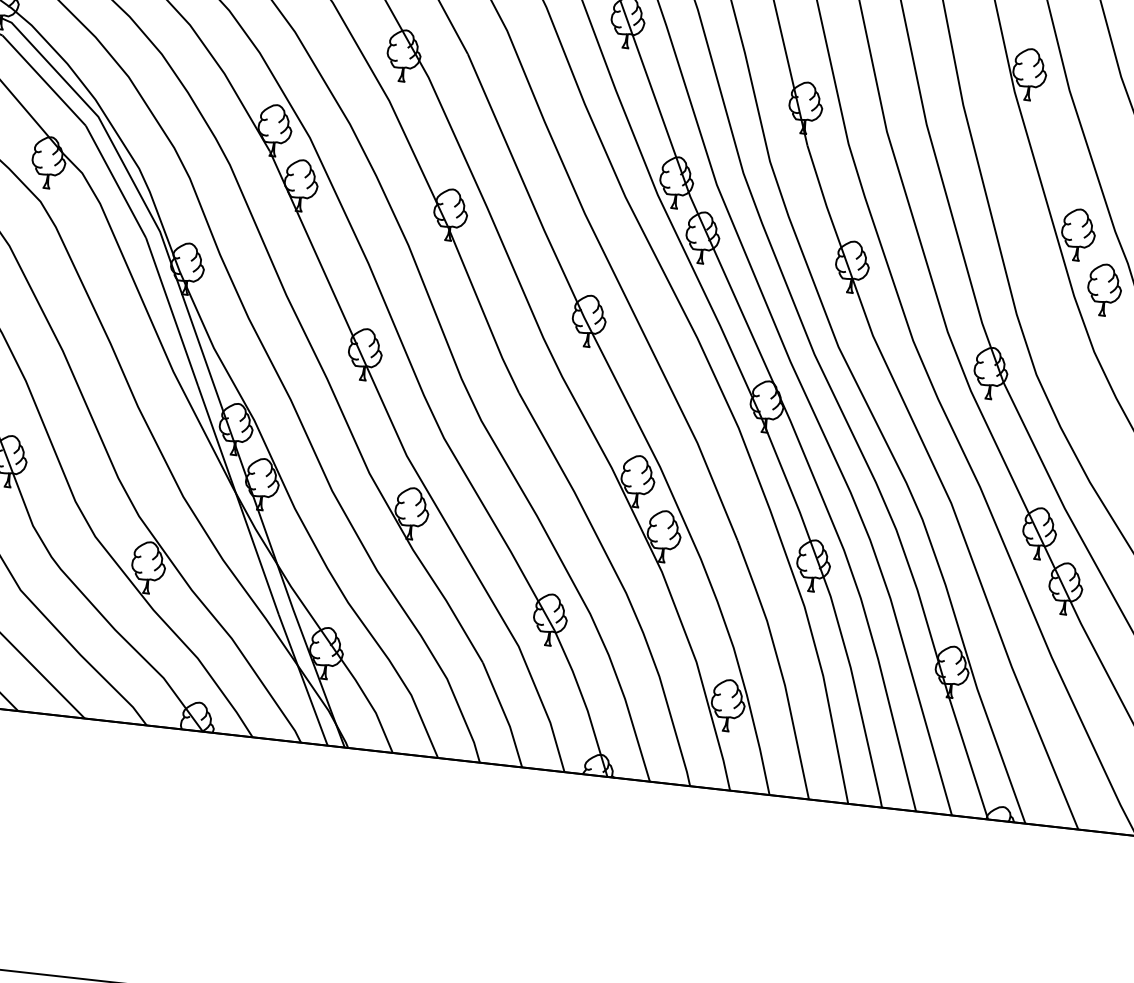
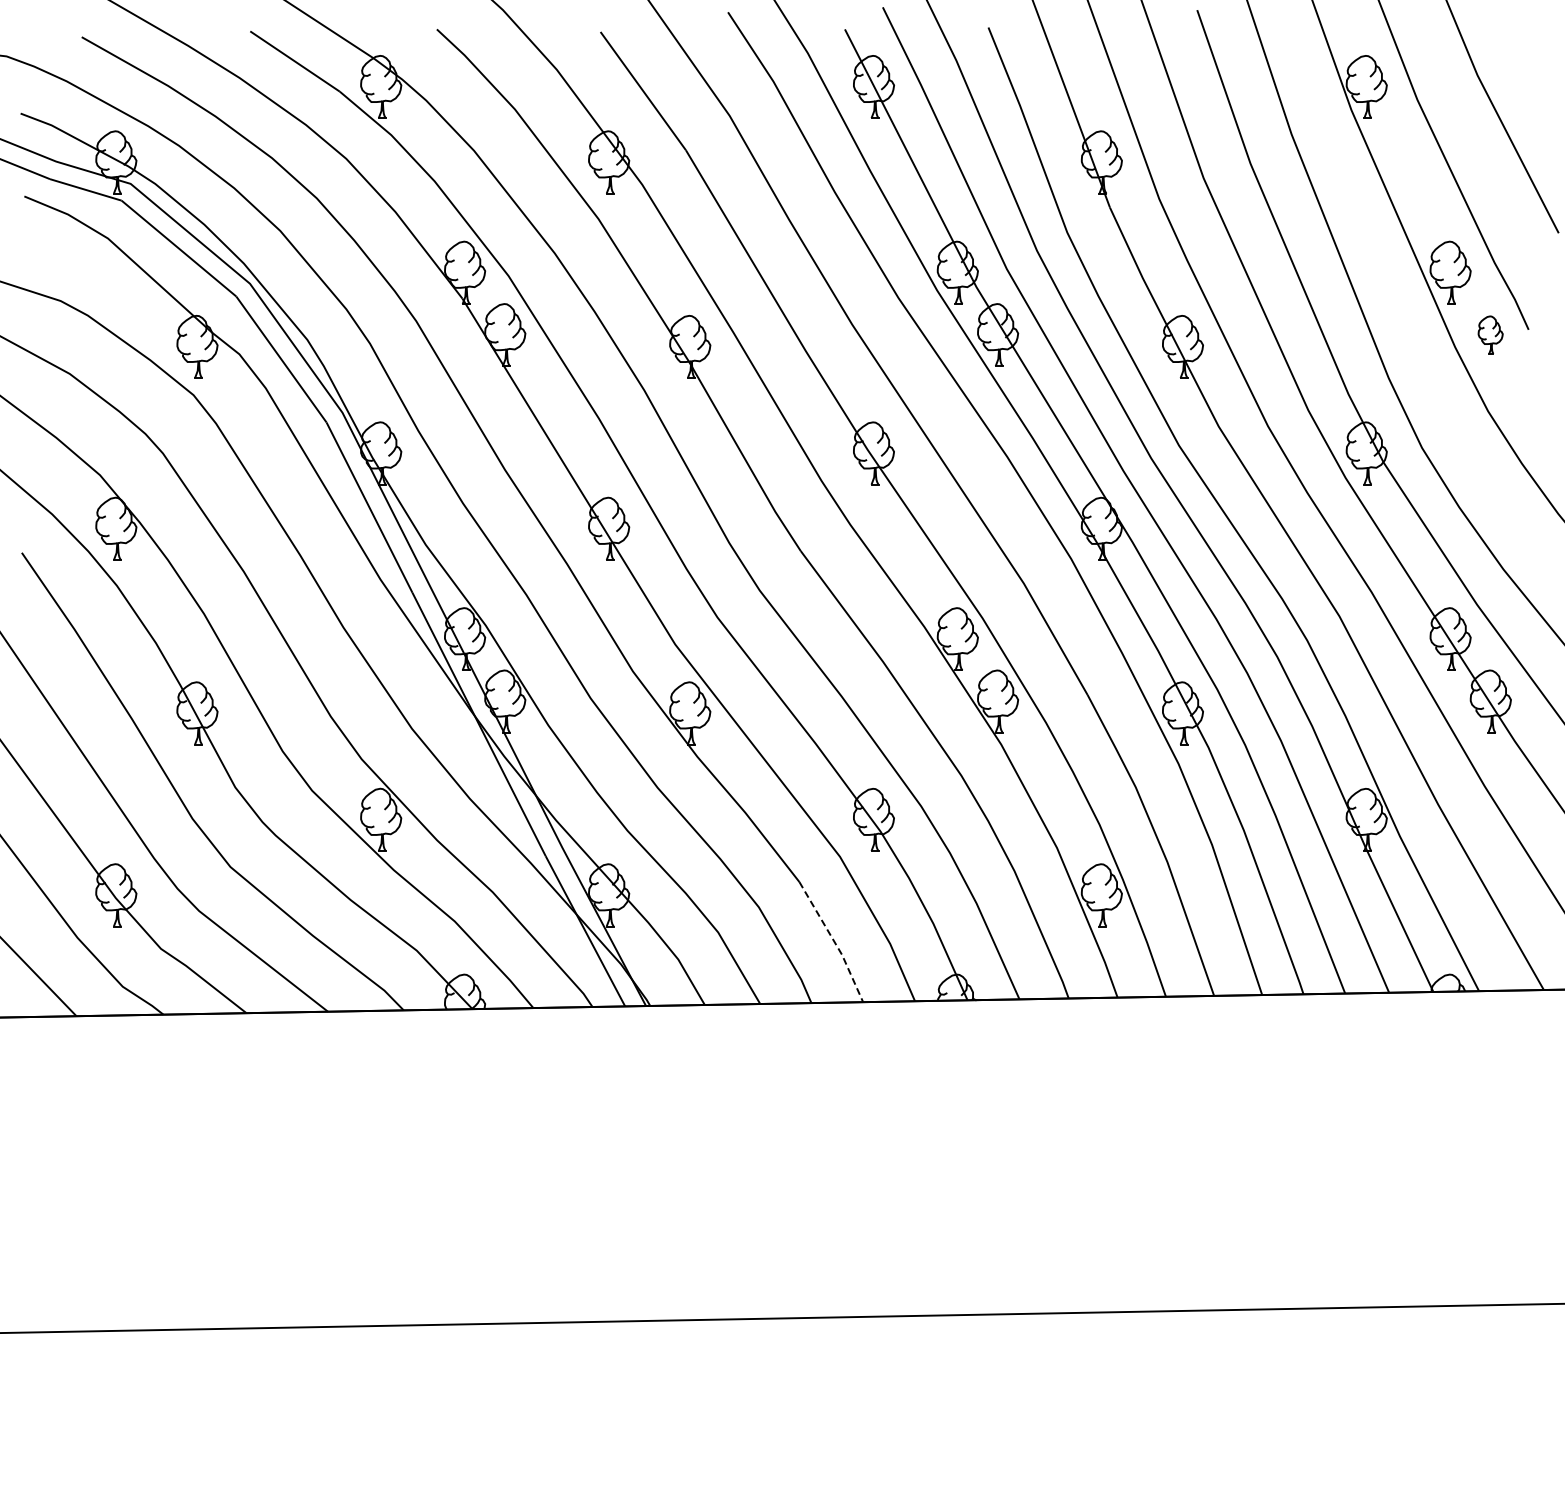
part: (1104, 289) -> (1490, 334), size x0.6
line: (505, 714) -> (834, 941), solid -> dashed

